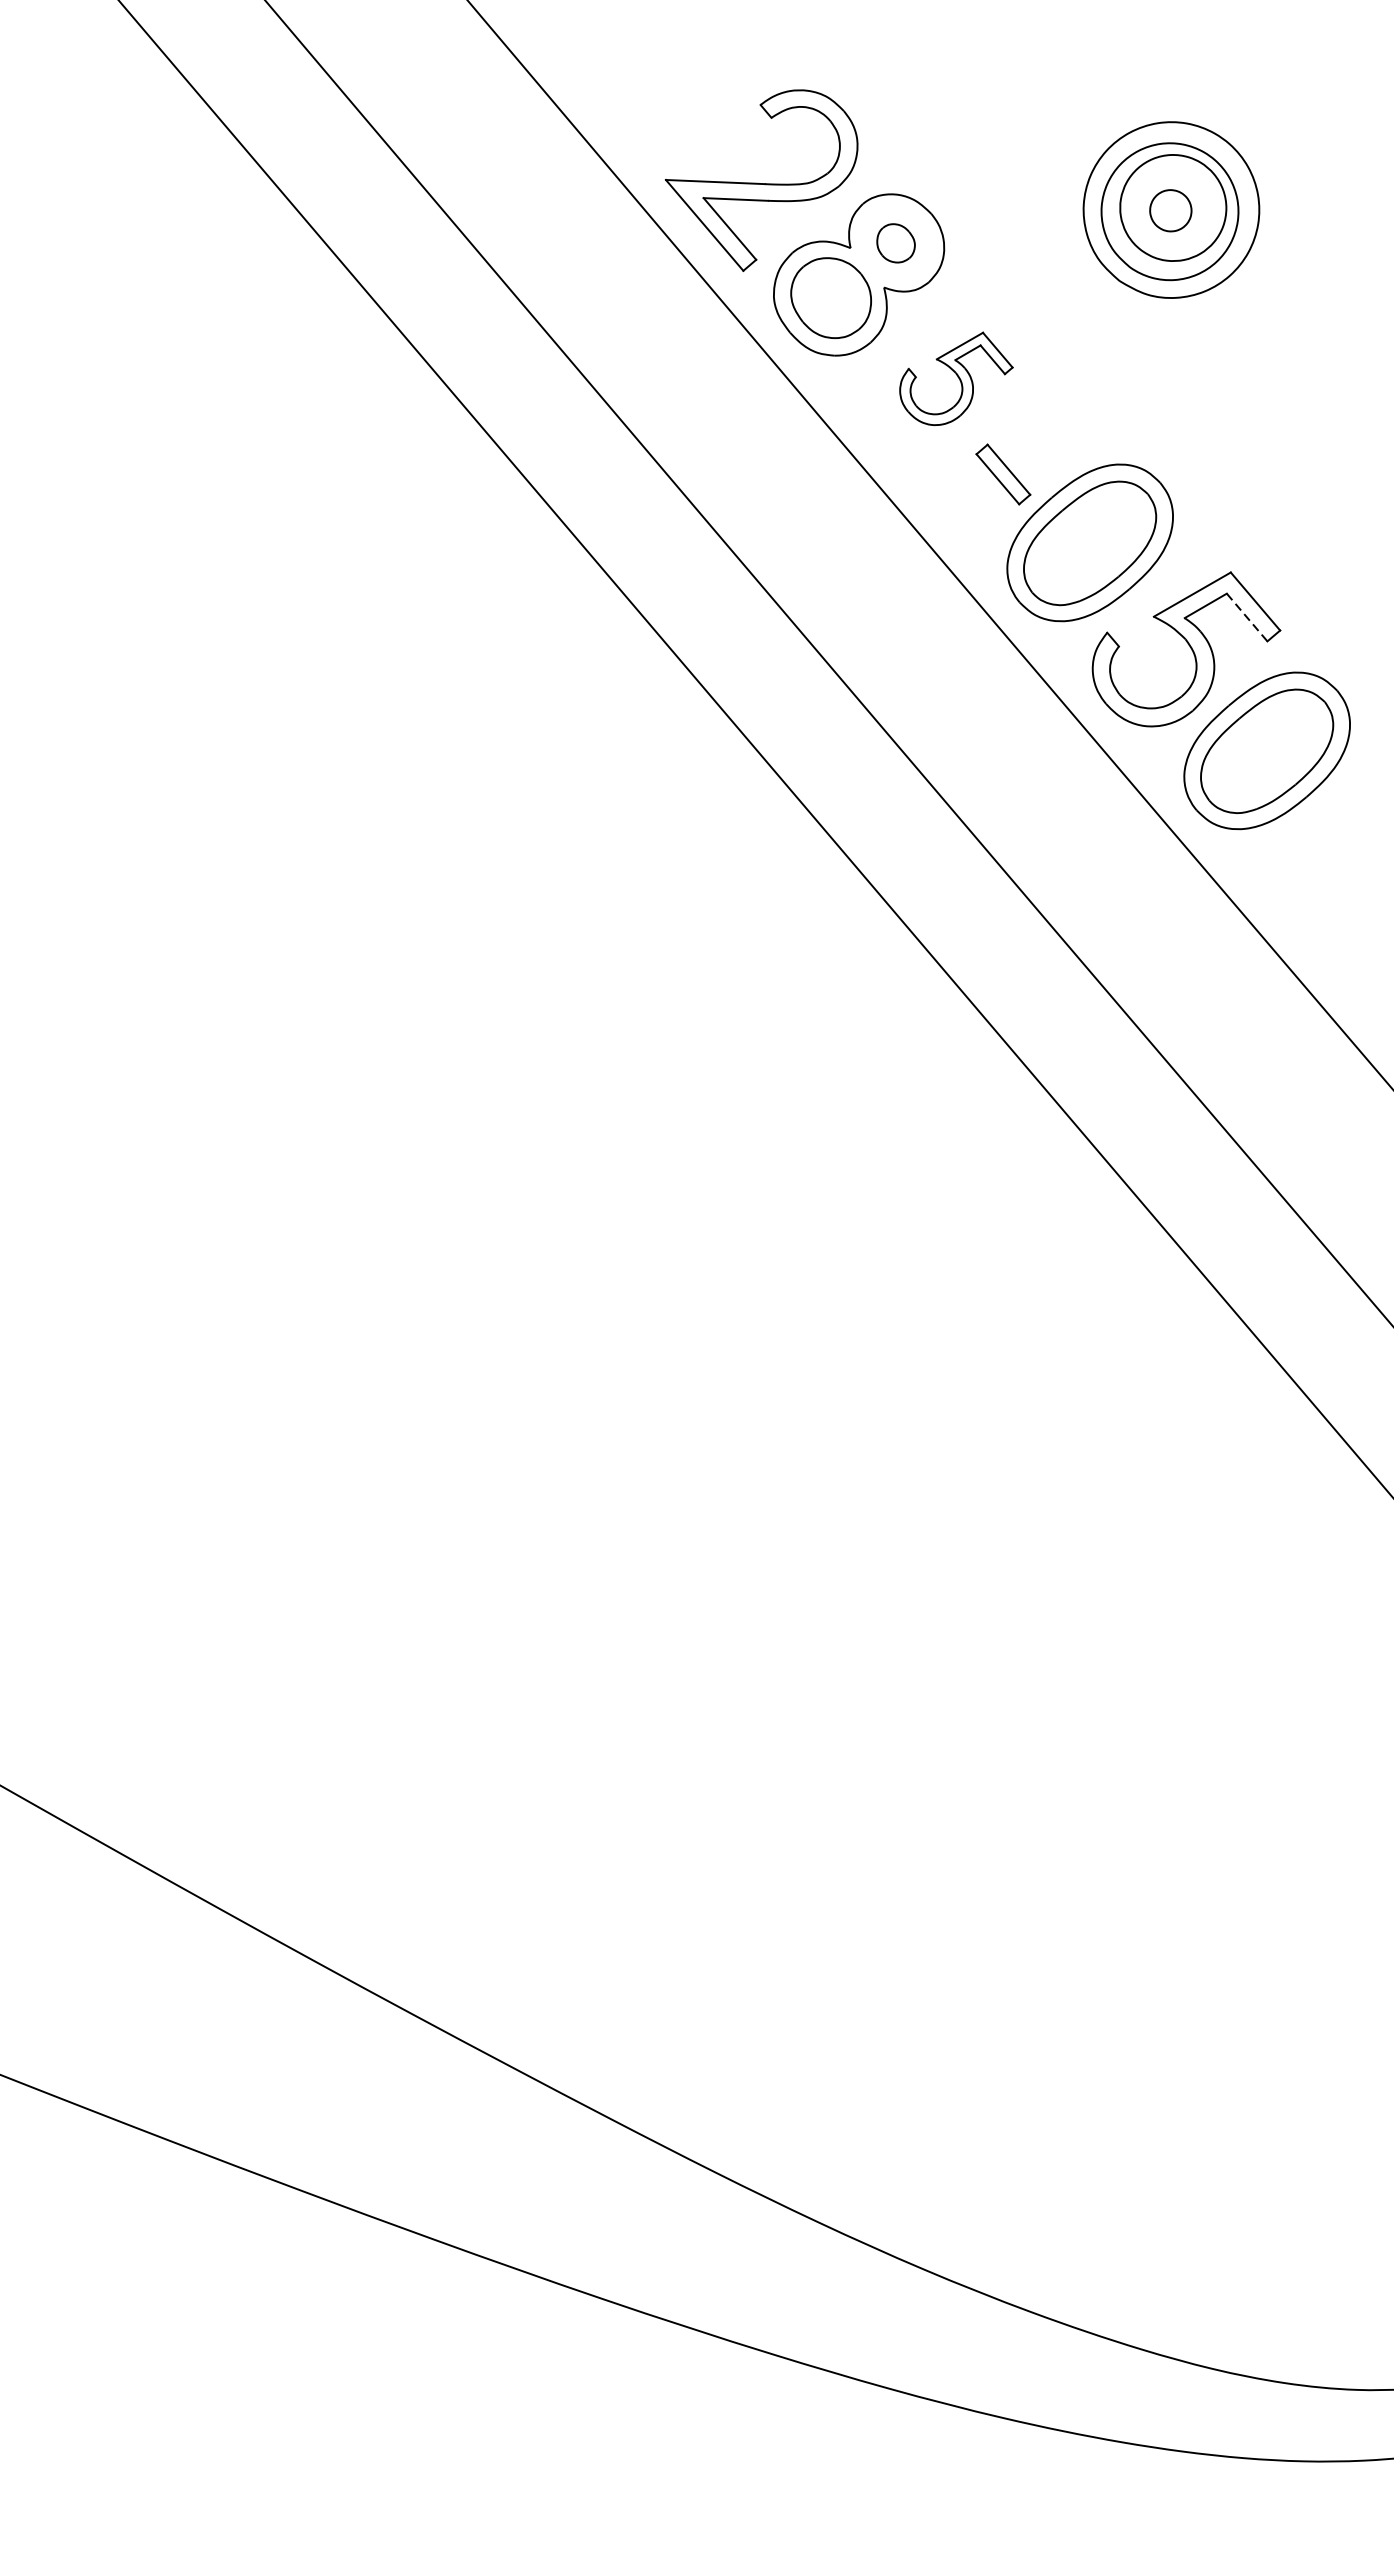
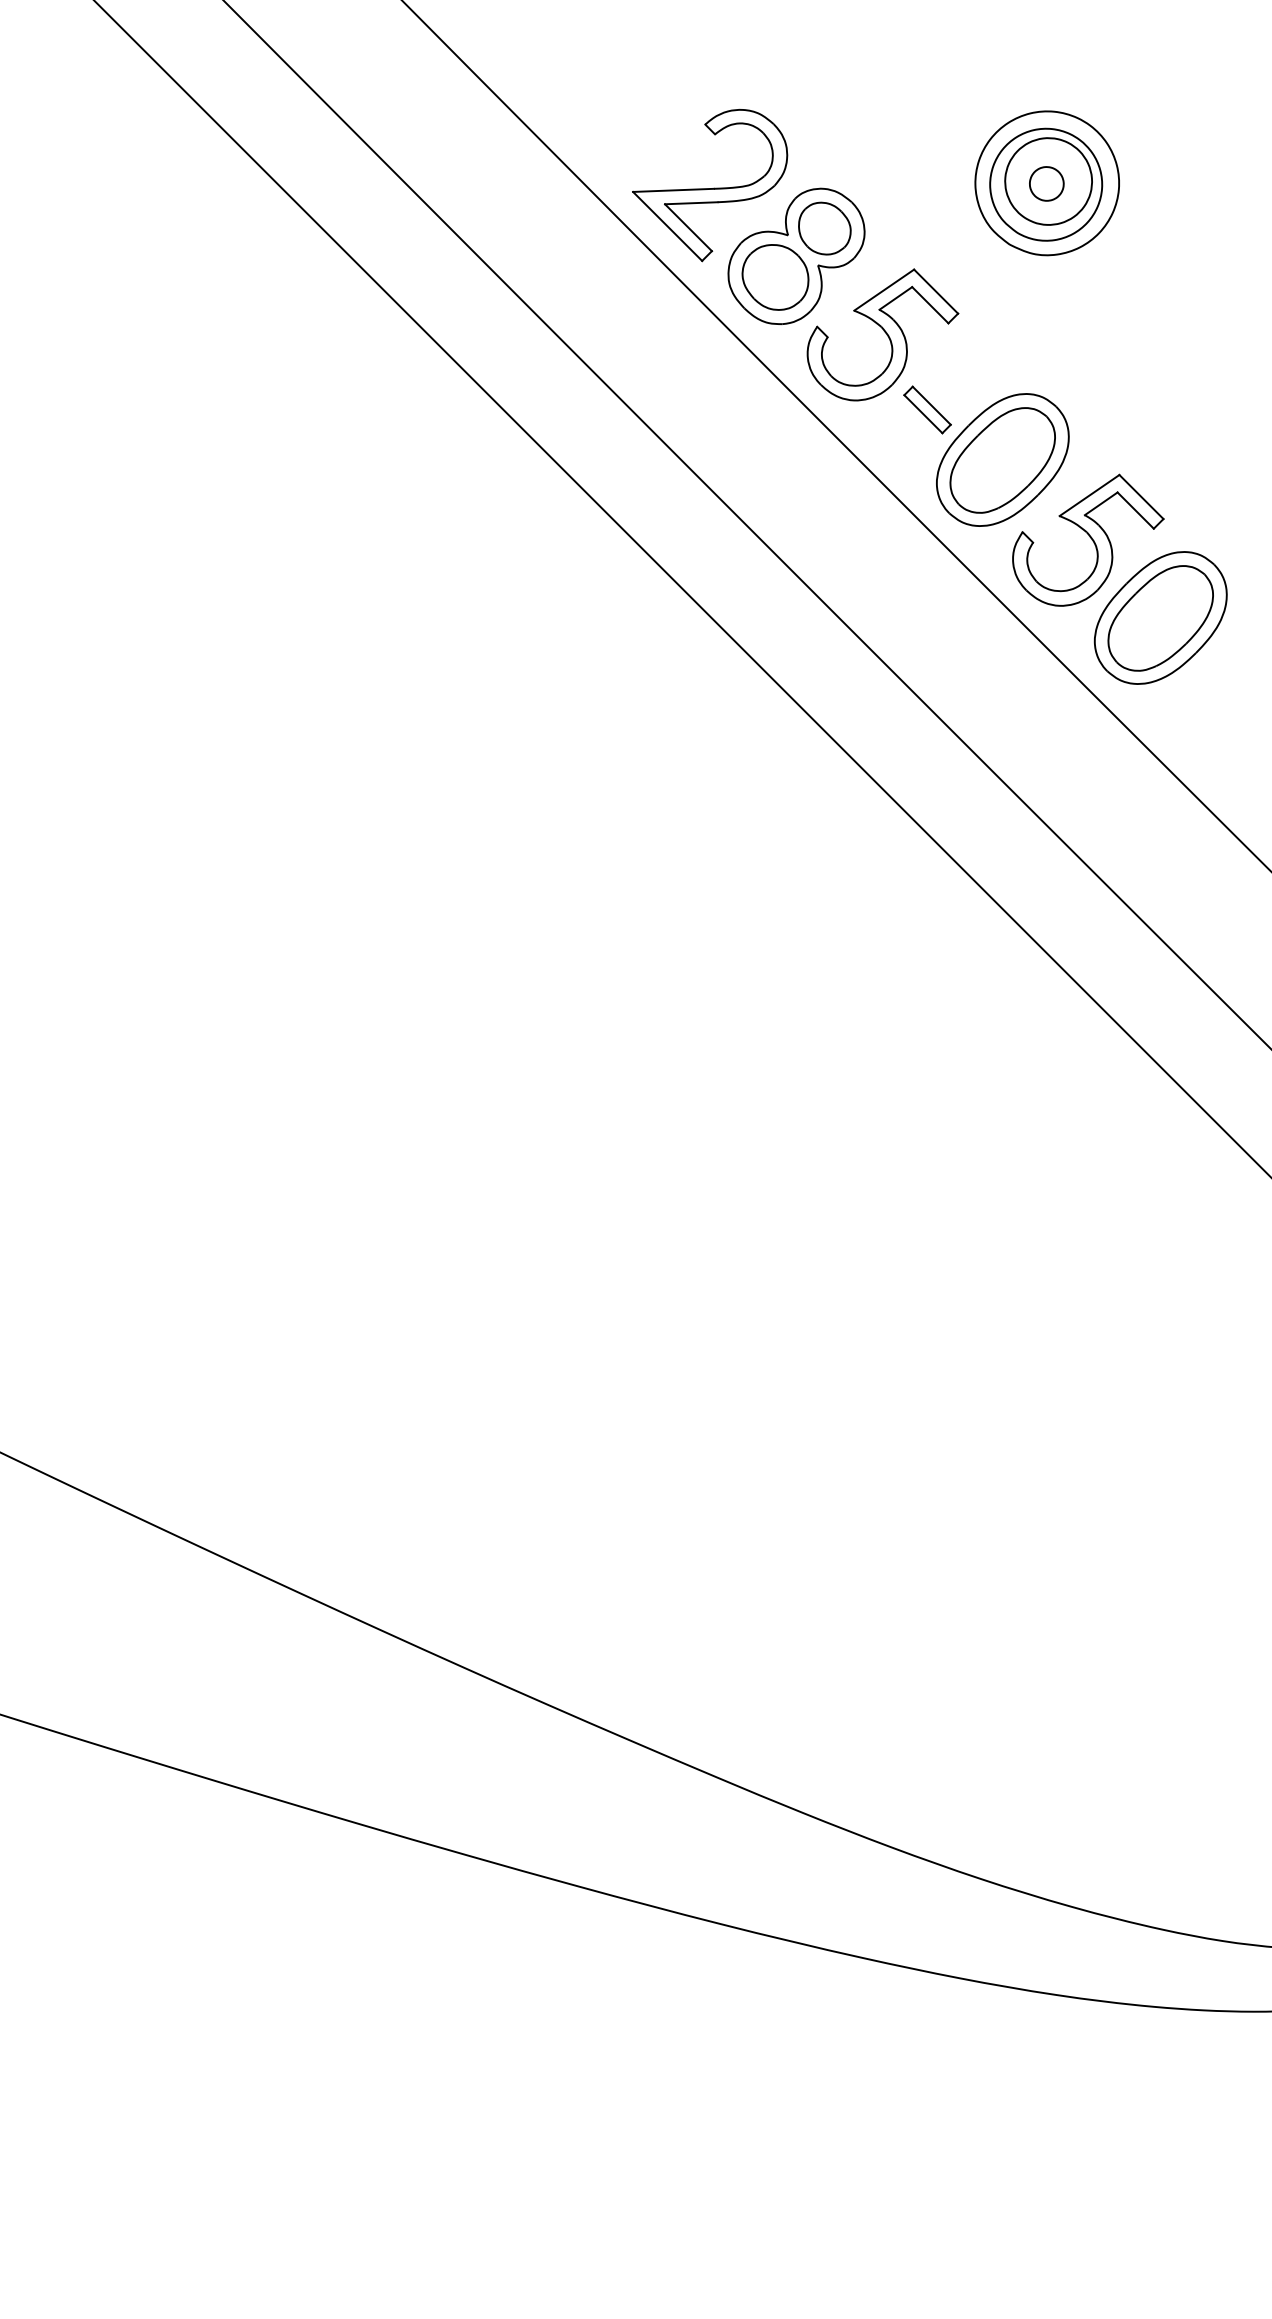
part: (895, 243) -> (824, 228), size x1.67
part: (955, 378) -> (882, 334), size x1.67
line: (1246, 617) -> (1135, 510), dashed -> solid

